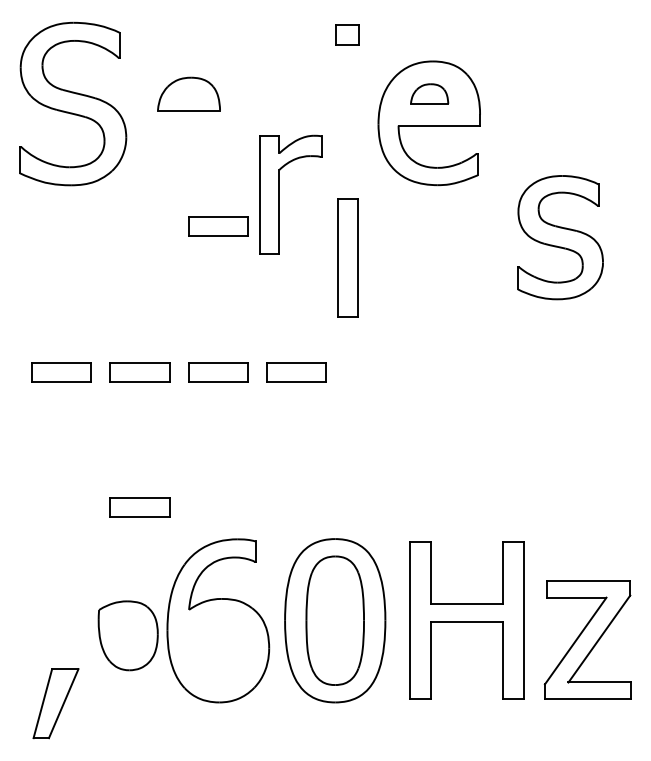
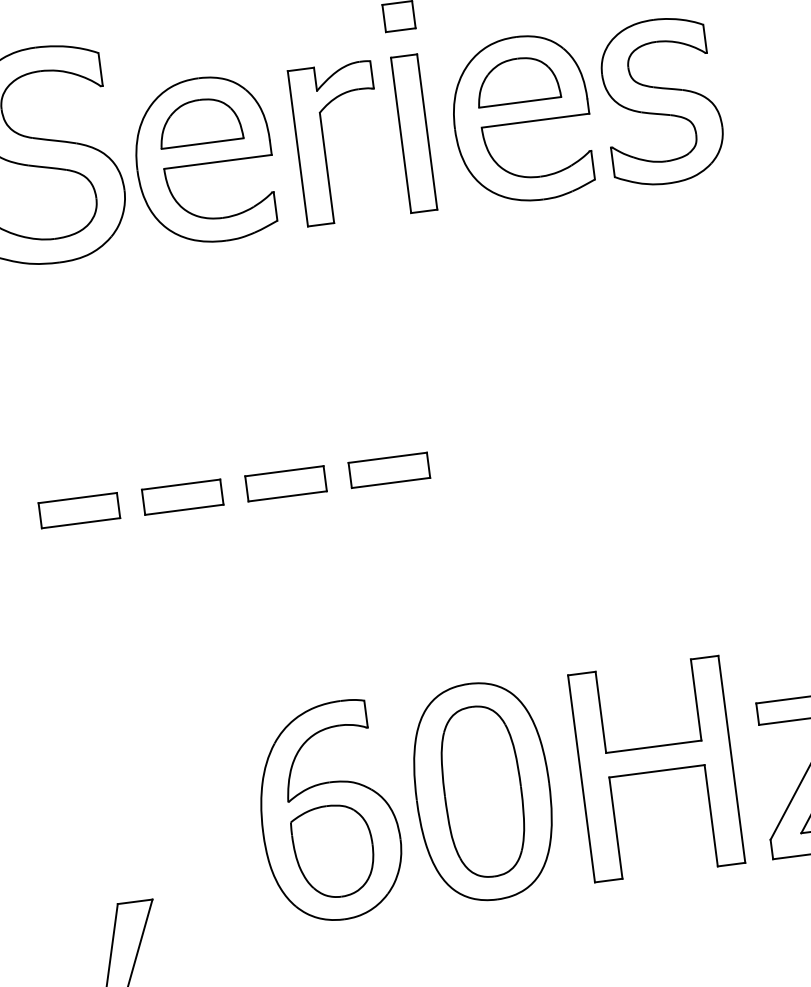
part: (429, 93) -> (517, 79), size x1.67
part: (188, 123) -> (204, 160), added
part: (279, 194) -> (324, 145), moved
part: (218, 226) -> (261, 291), removed
part: (560, 237) -> (662, 101), moved
part: (347, 257) -> (413, 133), moved
part: (139, 507) -> (205, 675), removed
part: (127, 635) -> (332, 851), moved

